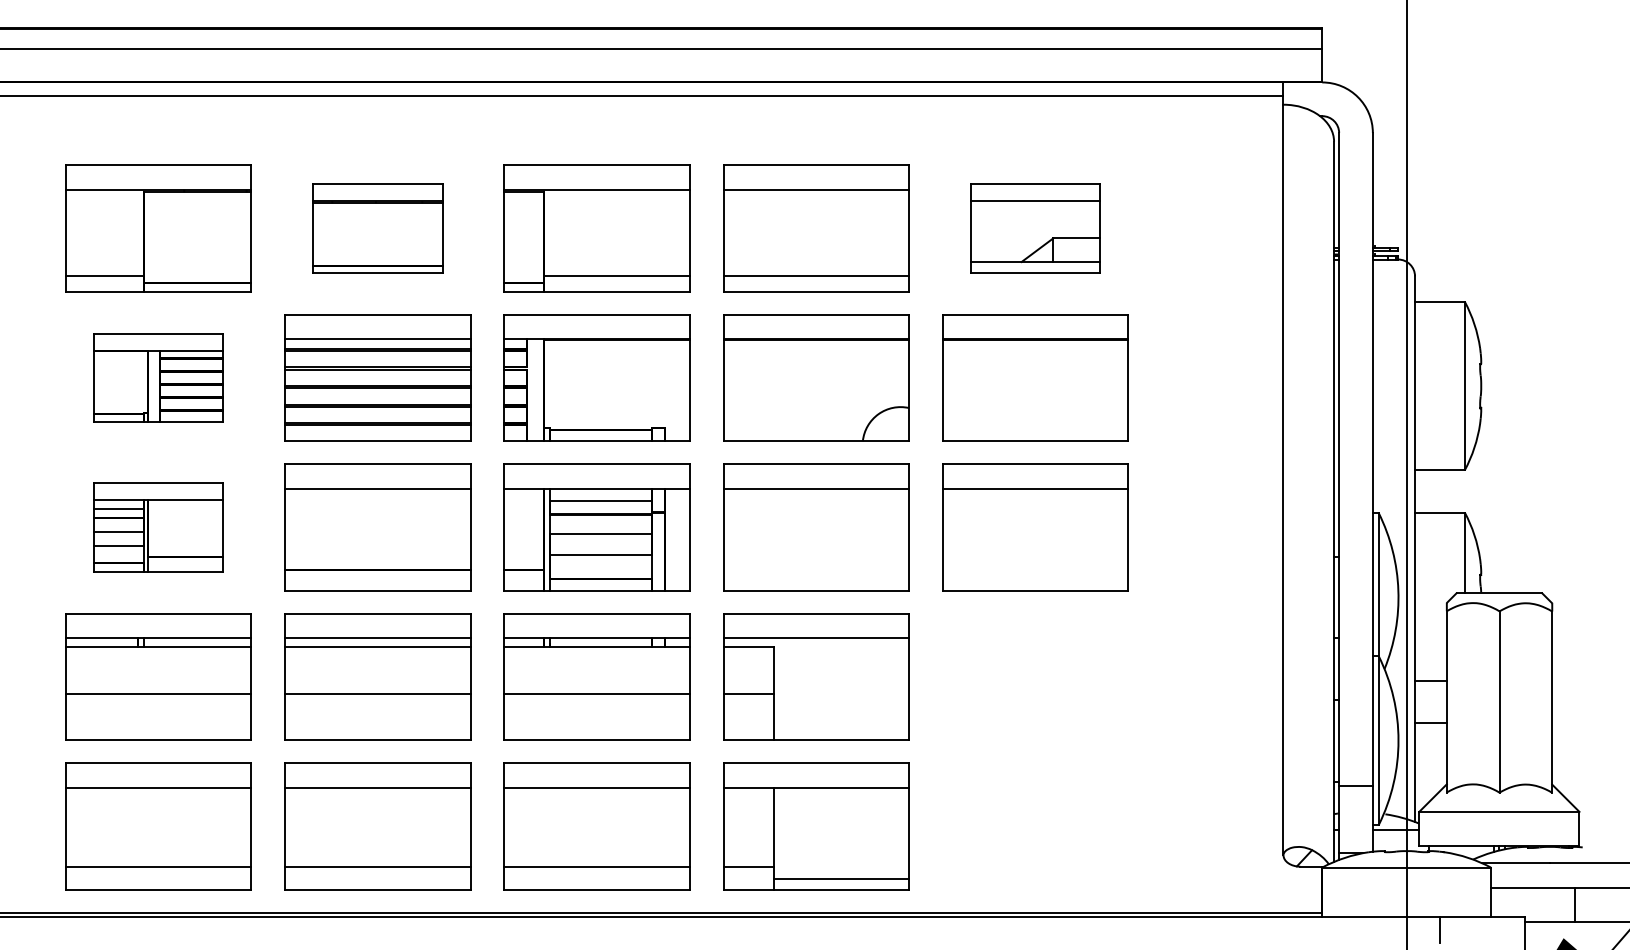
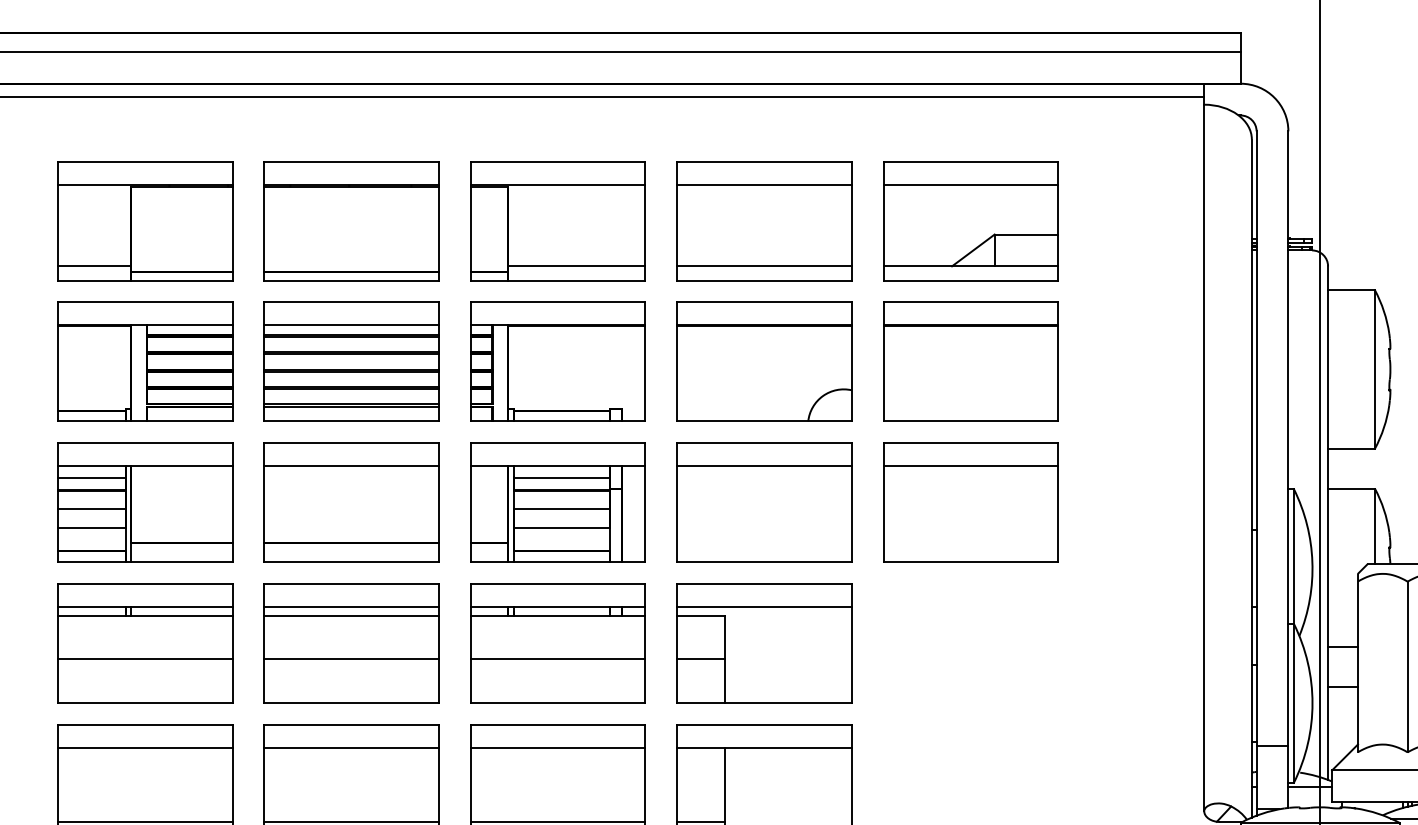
part: (377, 228) -> (351, 221), size x1.43
part: (1035, 228) -> (970, 221), size x1.43
part: (158, 377) -> (145, 361), size x1.43
part: (158, 527) -> (145, 502), size x1.43

